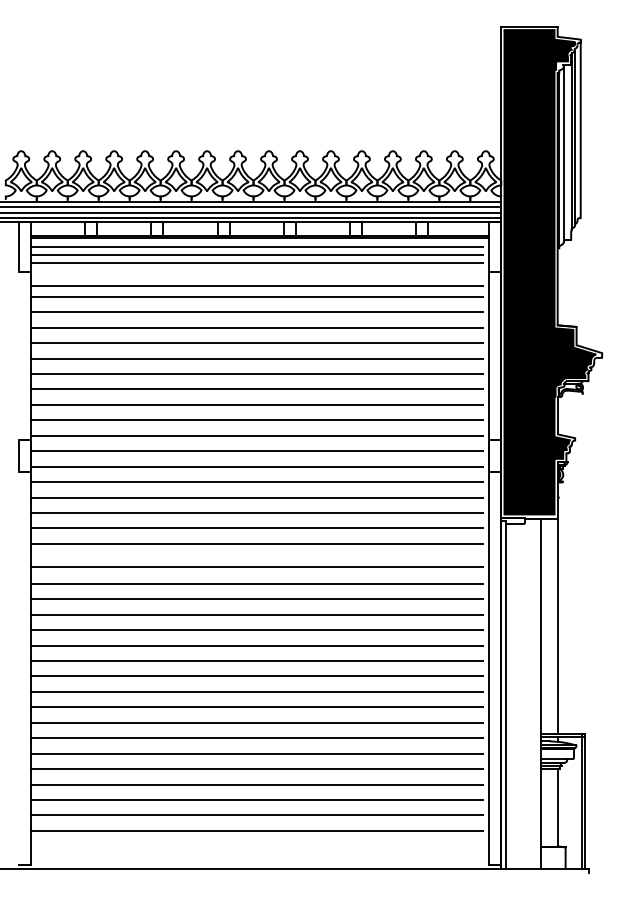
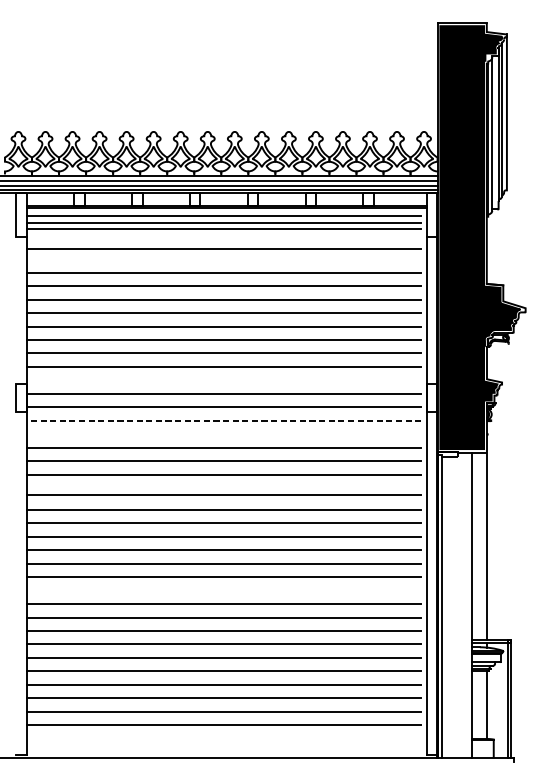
line: (256, 296) -> (223, 258), removed
line: (256, 435) -> (223, 380), removed
line: (256, 482) -> (223, 421), solid -> dashed
line: (256, 497) -> (223, 434), removed
line: (256, 676) -> (223, 590), removed

